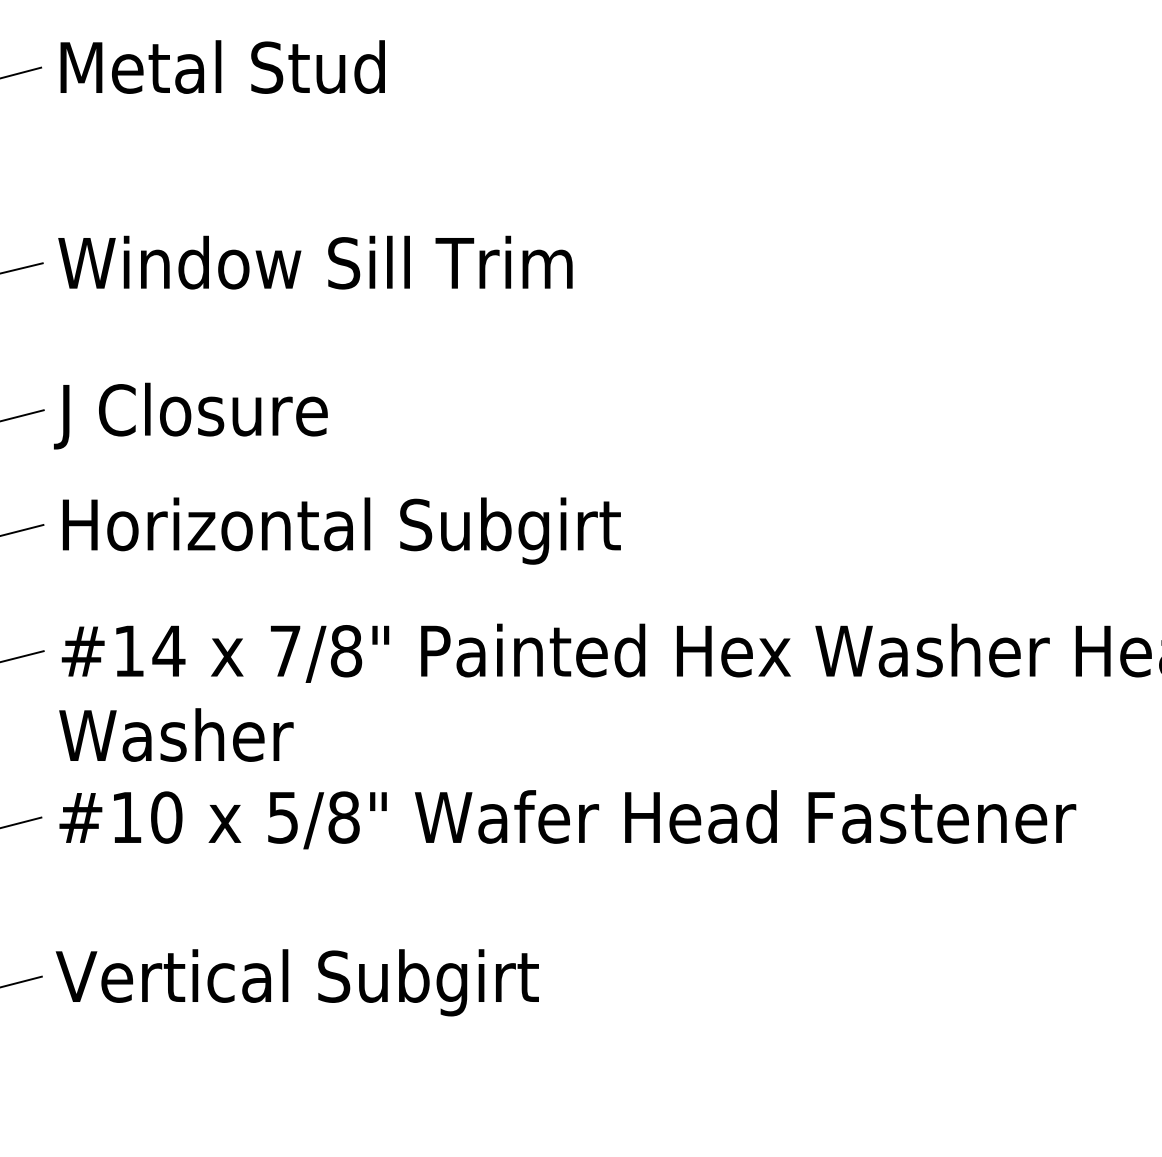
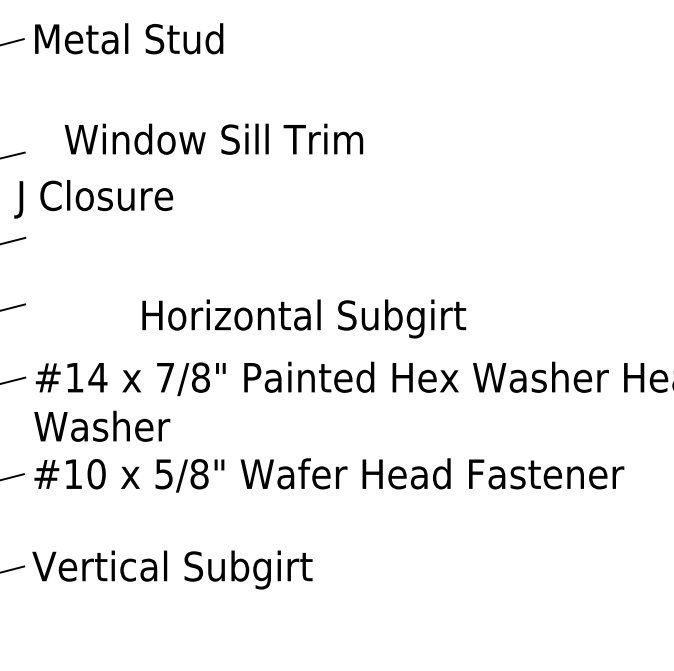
text: (314, 261) -> (213, 138), moved
text: (190, 416) -> (93, 199), moved
text: (342, 530) -> (304, 318), moved

